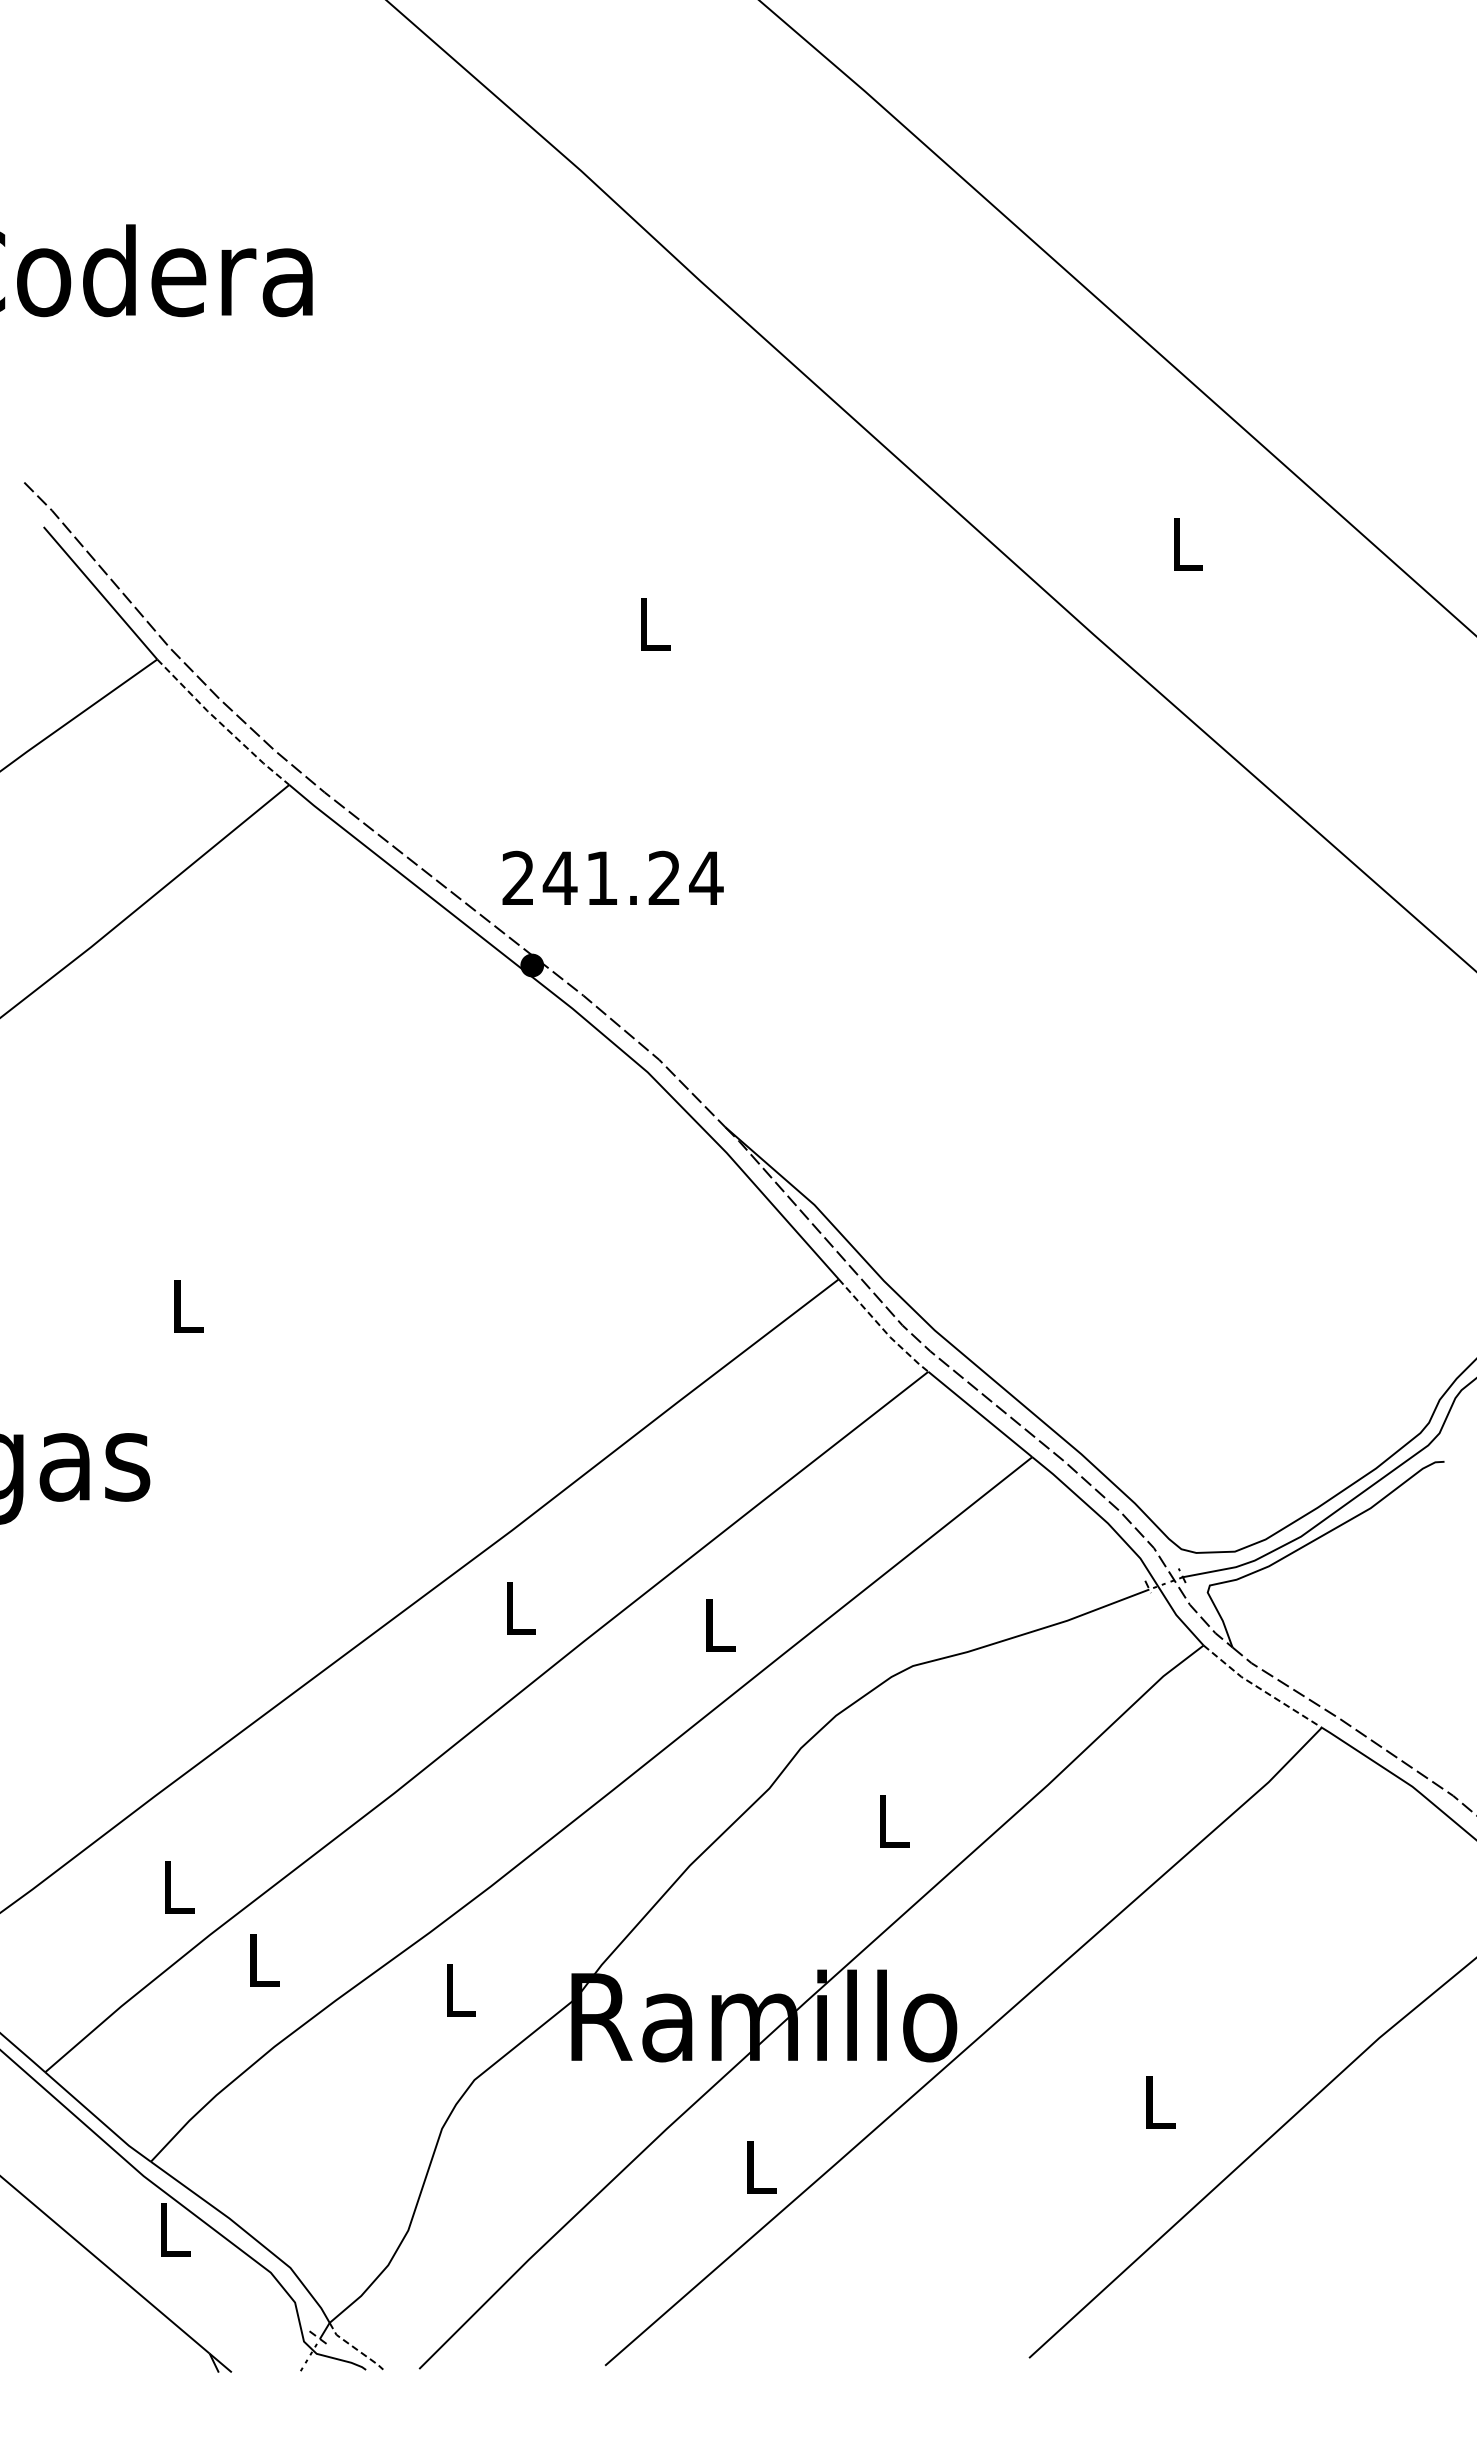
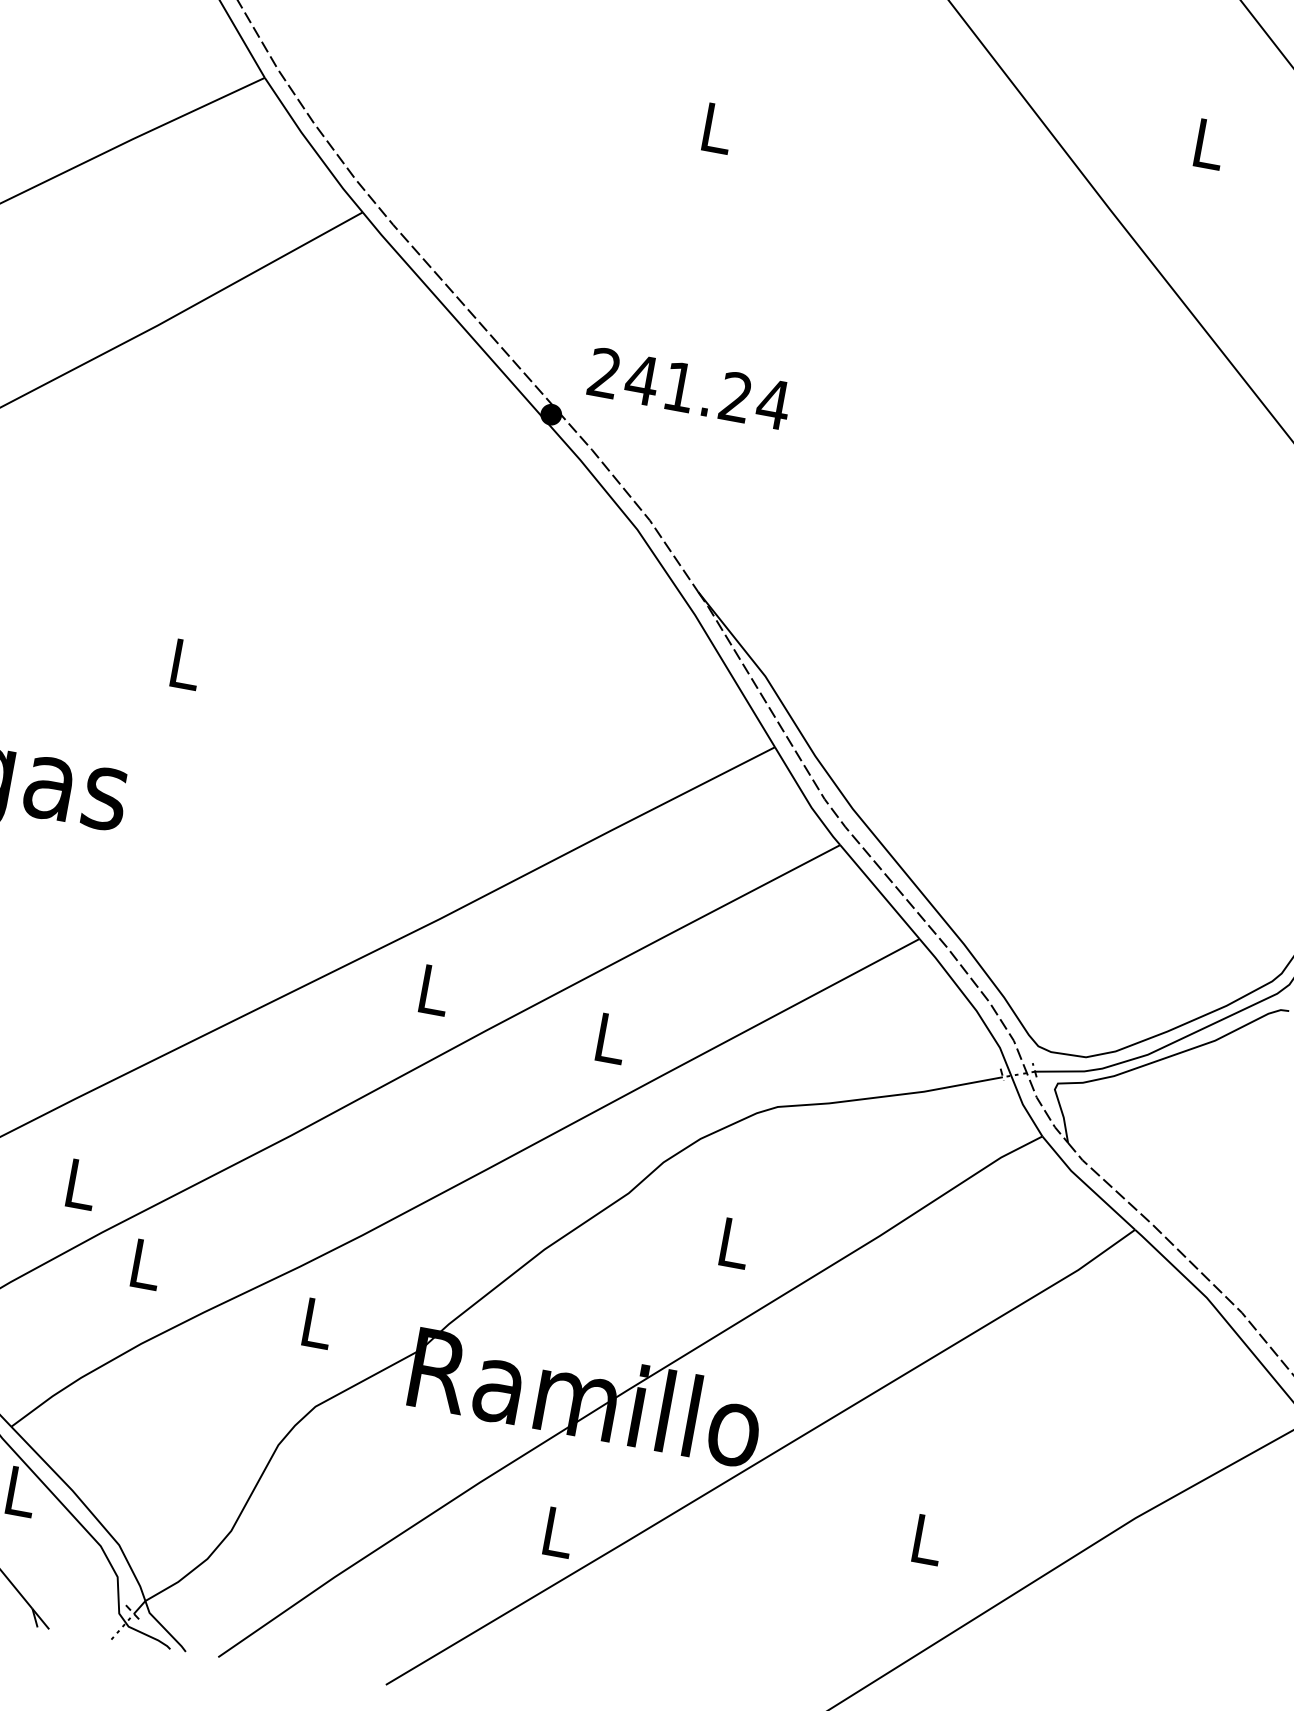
line: (221, 724) -> (311, 146), dashed -> solid
text: (612, 877) -> (689, 387), moved
line: (882, 1328) -> (806, 798), dashed -> solid
line: (1260, 1689) -> (1086, 1185), dashed -> solid
line: (355, 2348) -> (164, 1628), dashed -> solid

